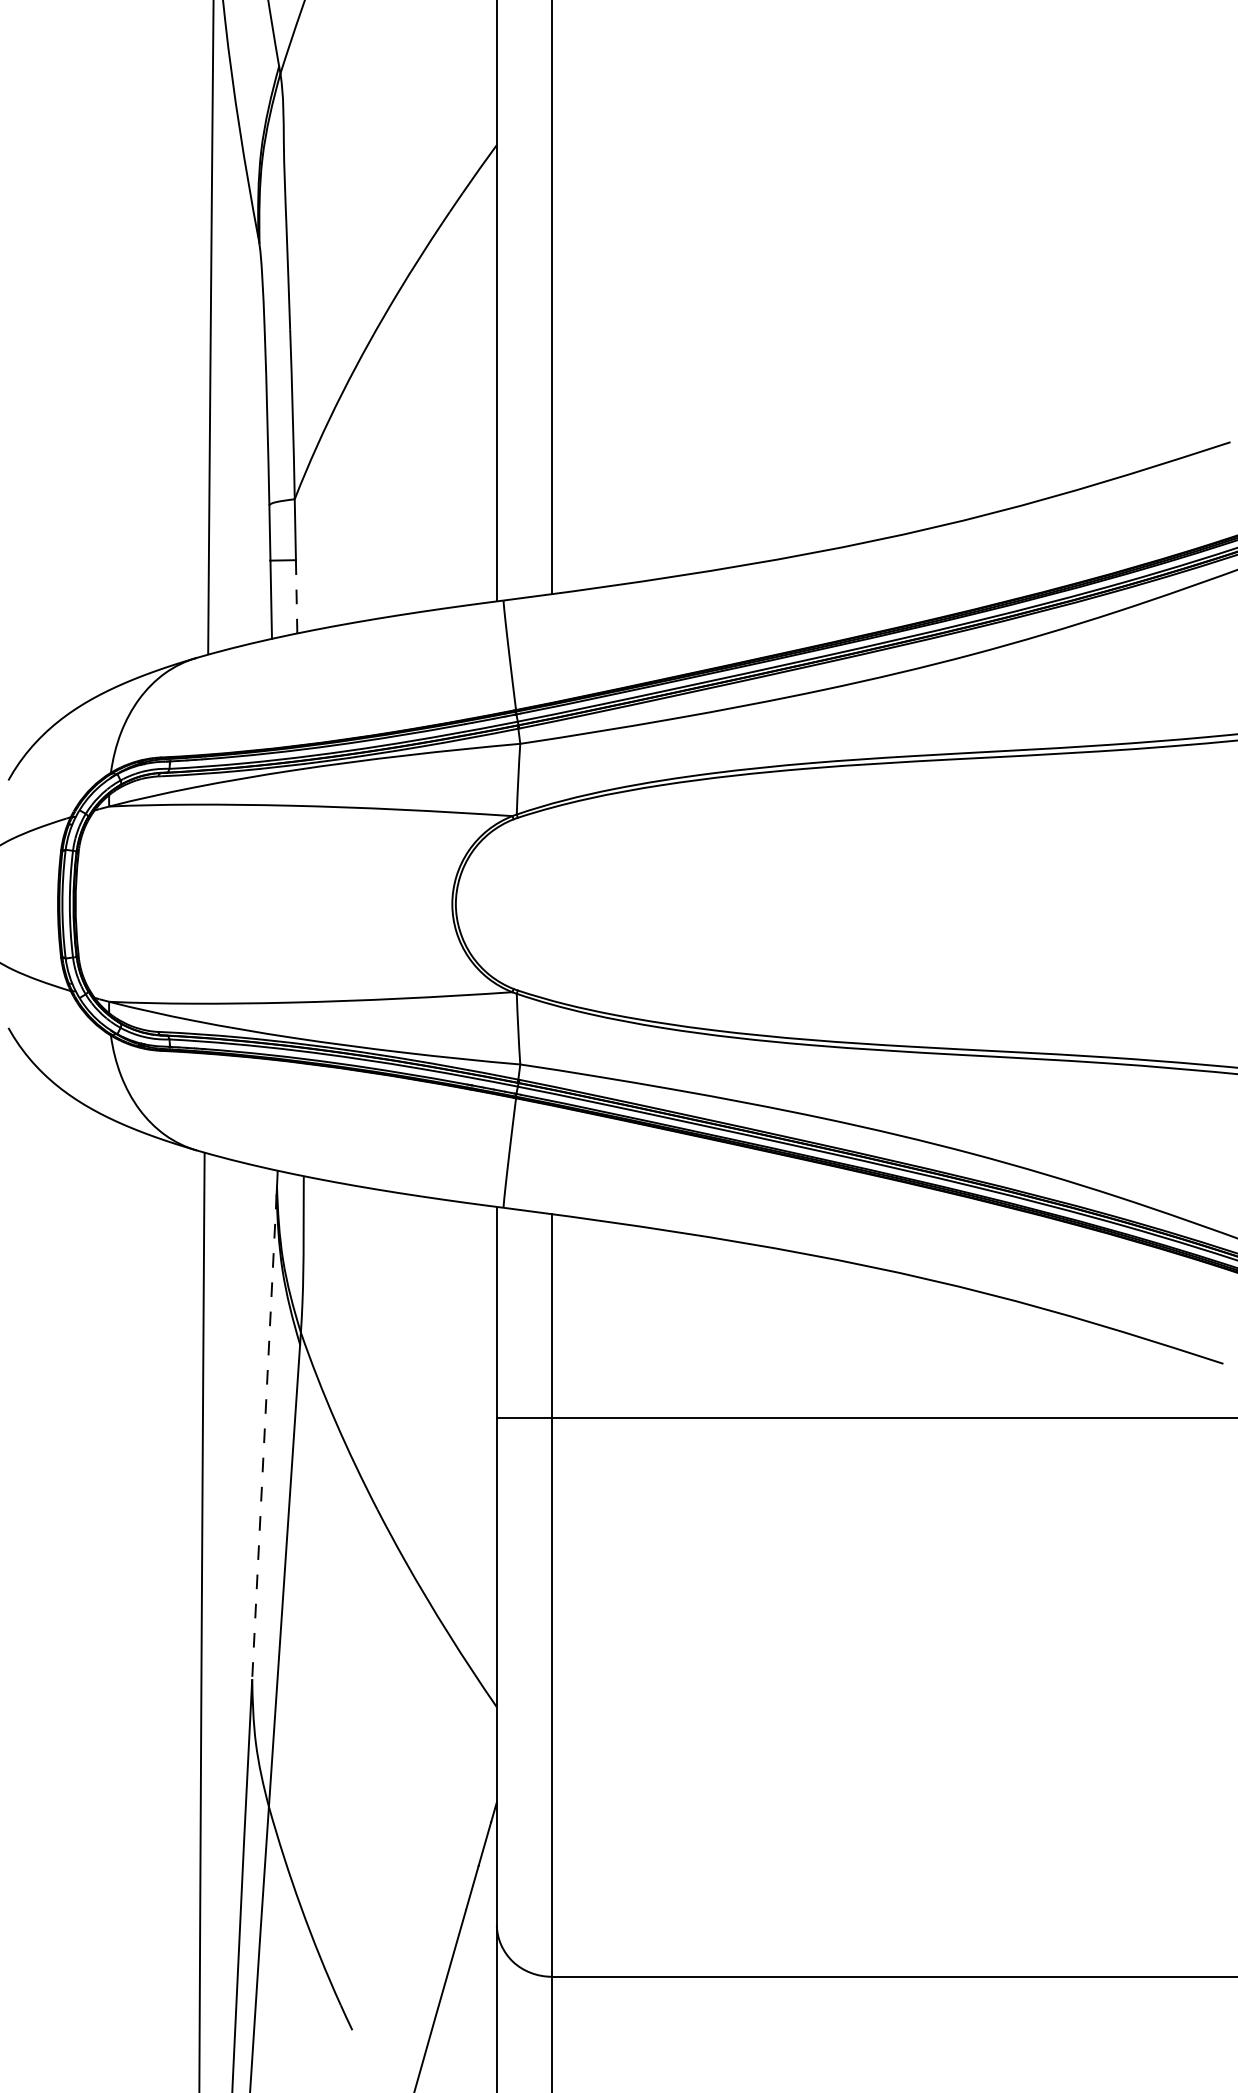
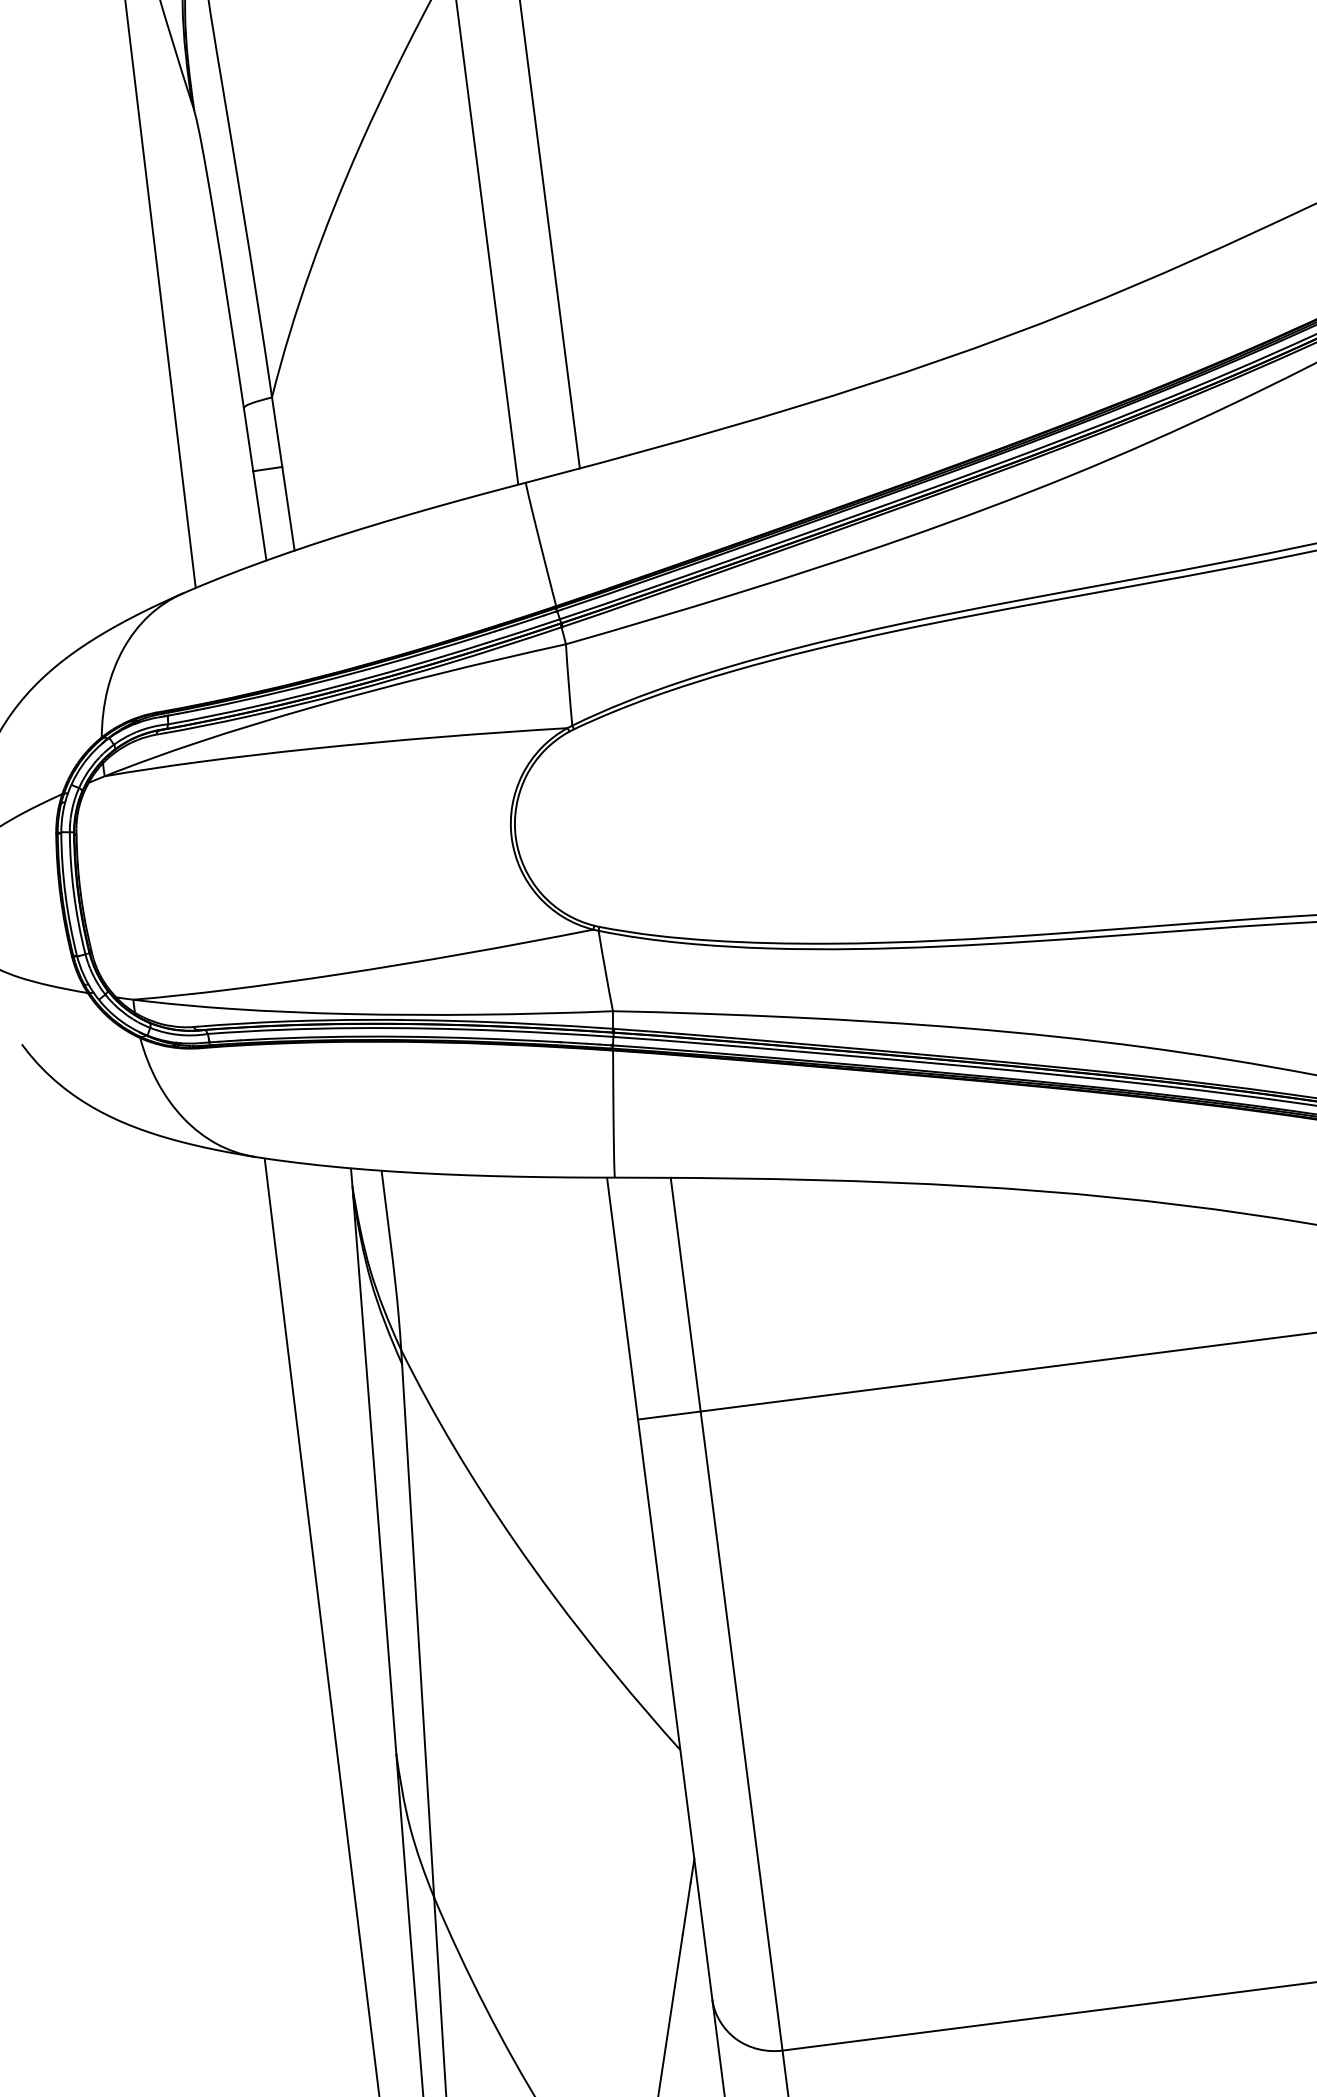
line: (296, 596) -> (288, 508), dashed -> solid
line: (264, 1436) -> (374, 1474), dashed -> solid

